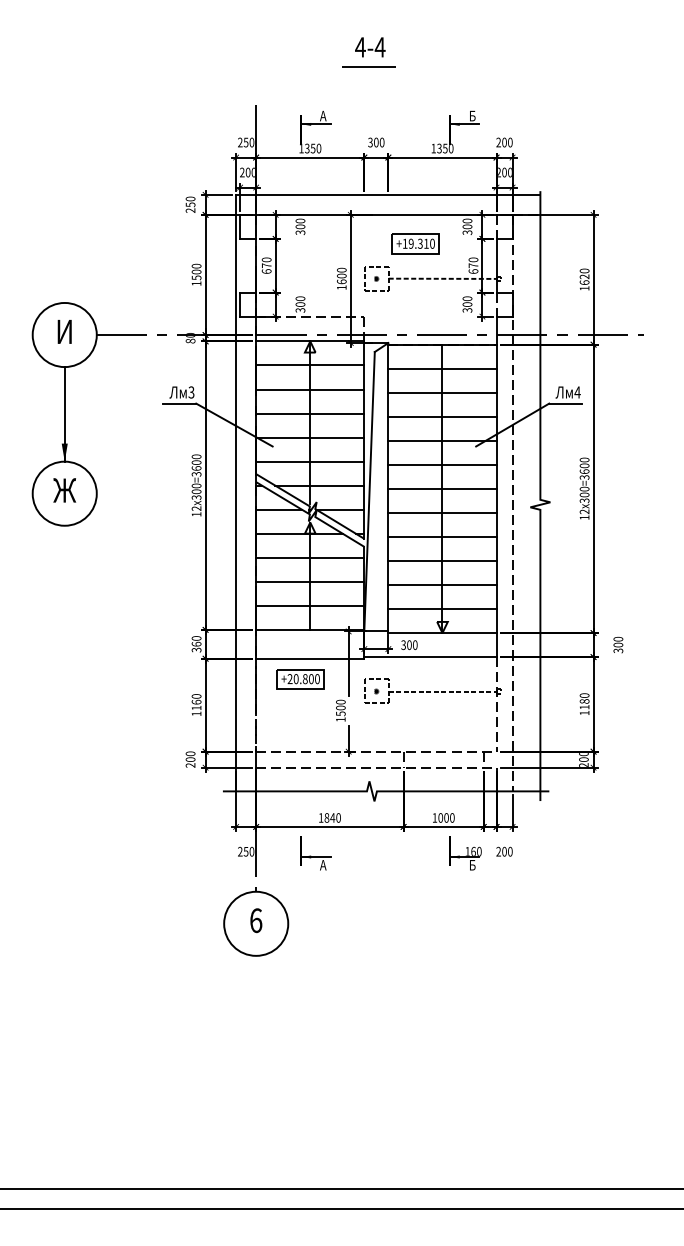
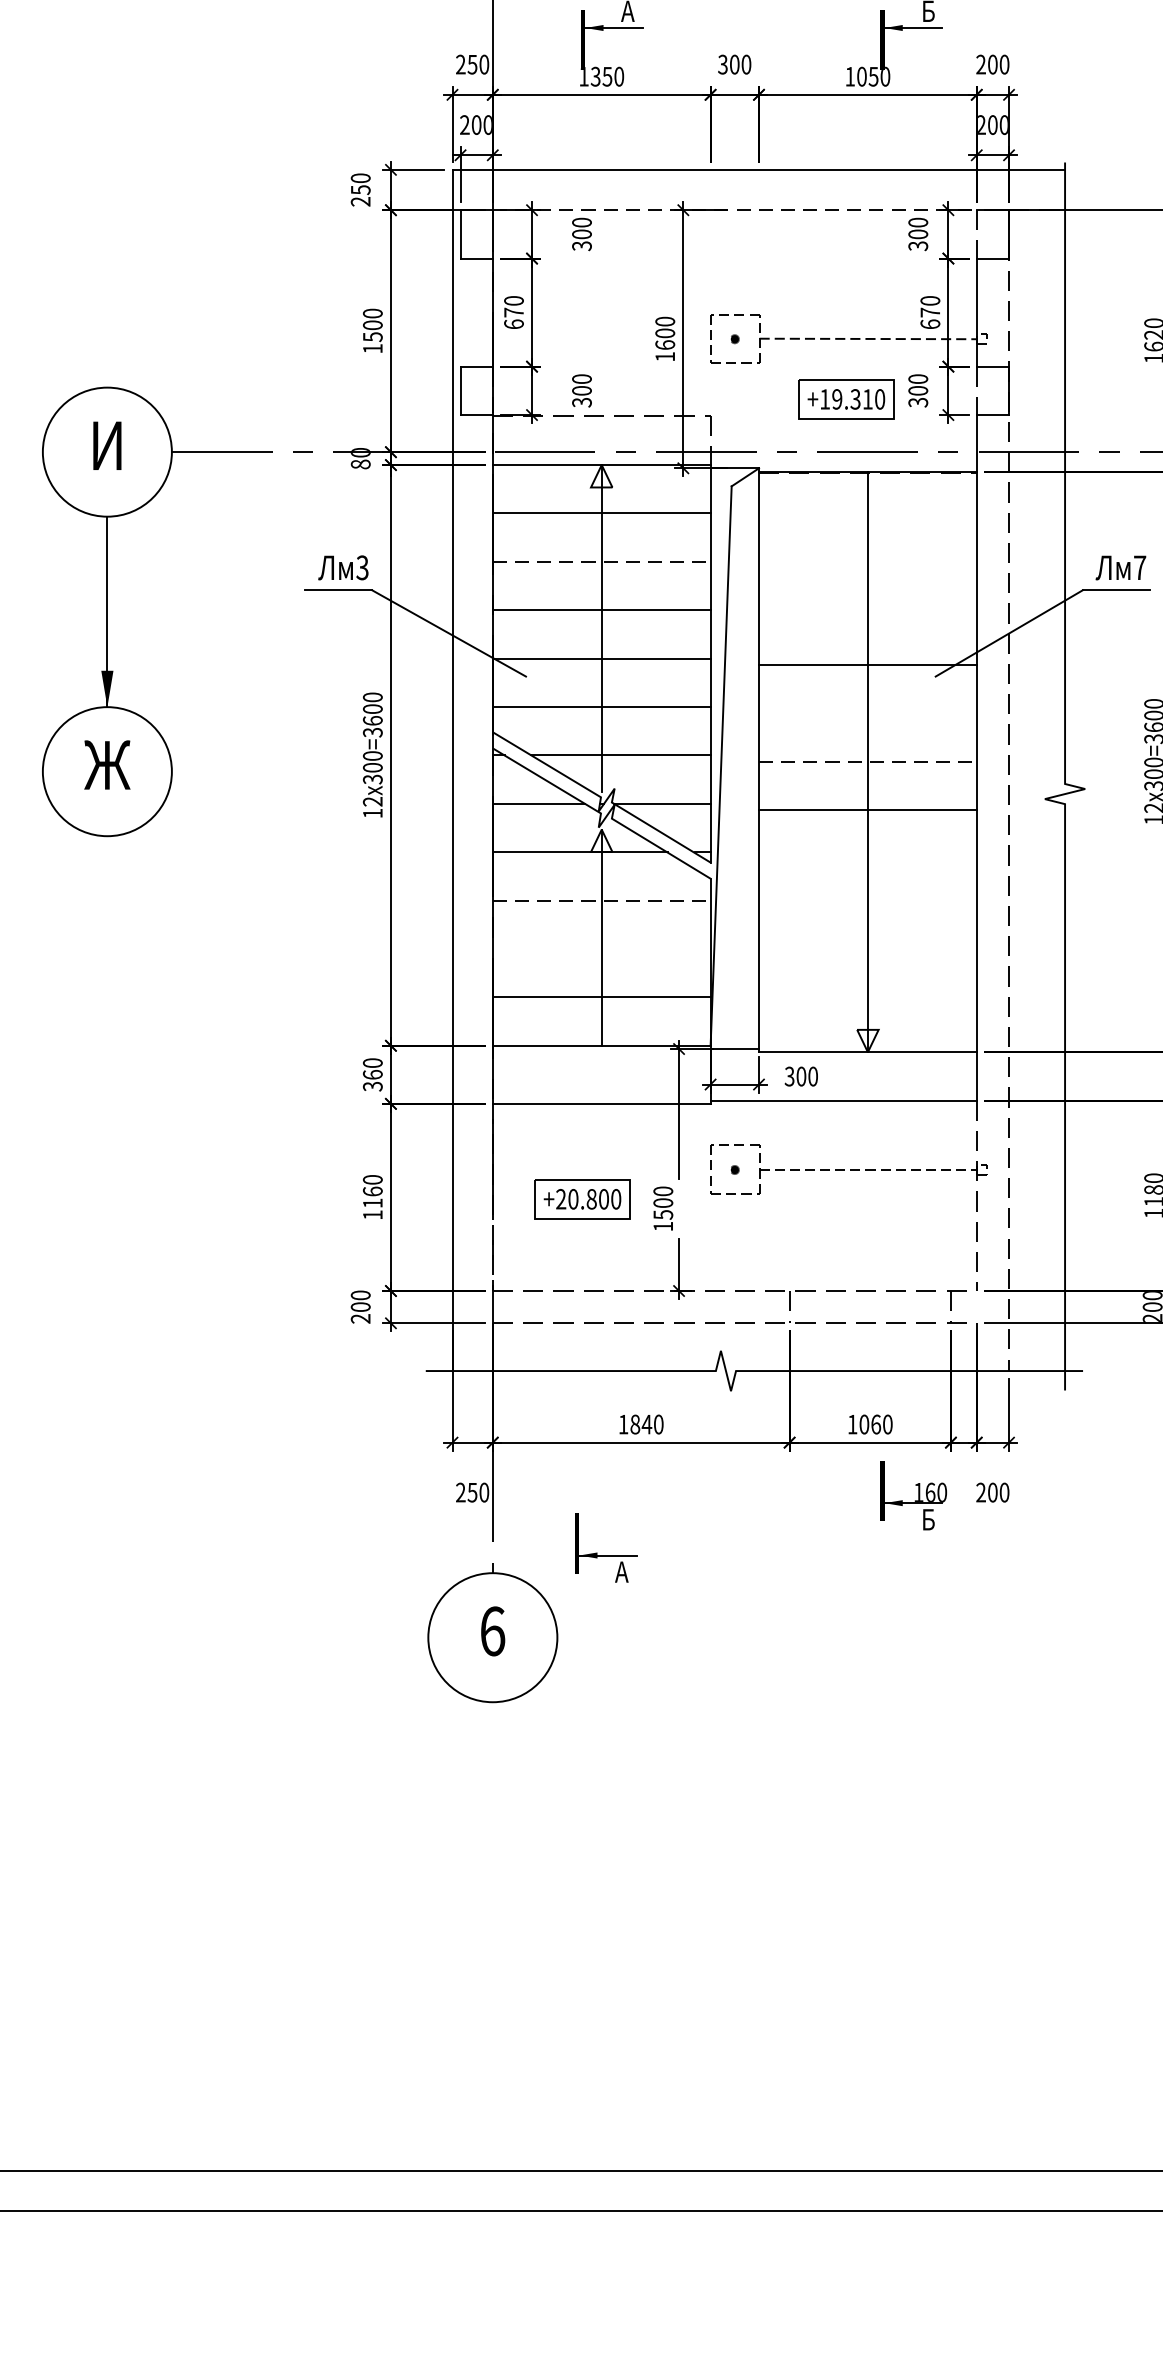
text: (439, 148) -> (861, 76), 1350 -> 1050
line: (376, 214) -> (735, 209), solid -> dashed
part: (415, 243) -> (845, 398), moved
line: (442, 368) -> (867, 519), removed
line: (310, 389) -> (602, 561), solid -> dashed
line: (442, 392) -> (867, 567), removed
text: (577, 392) -> (1139, 567), 4 -> 7
line: (442, 416) -> (867, 616), removed
line: (442, 464) -> (867, 712), removed
line: (442, 488) -> (867, 761), solid -> dashed
line: (442, 536) -> (867, 857), removed
line: (310, 557) -> (602, 900), solid -> dashed
line: (442, 560) -> (867, 906), removed
line: (310, 581) -> (602, 948), removed
line: (442, 584) -> (867, 954), removed
line: (442, 609) -> (867, 1004), removed
part: (300, 679) -> (582, 1200), moved
text: (446, 817) -> (876, 1423), 1000 -> 1060
part: (315, 853) -> (606, 1548), moved

